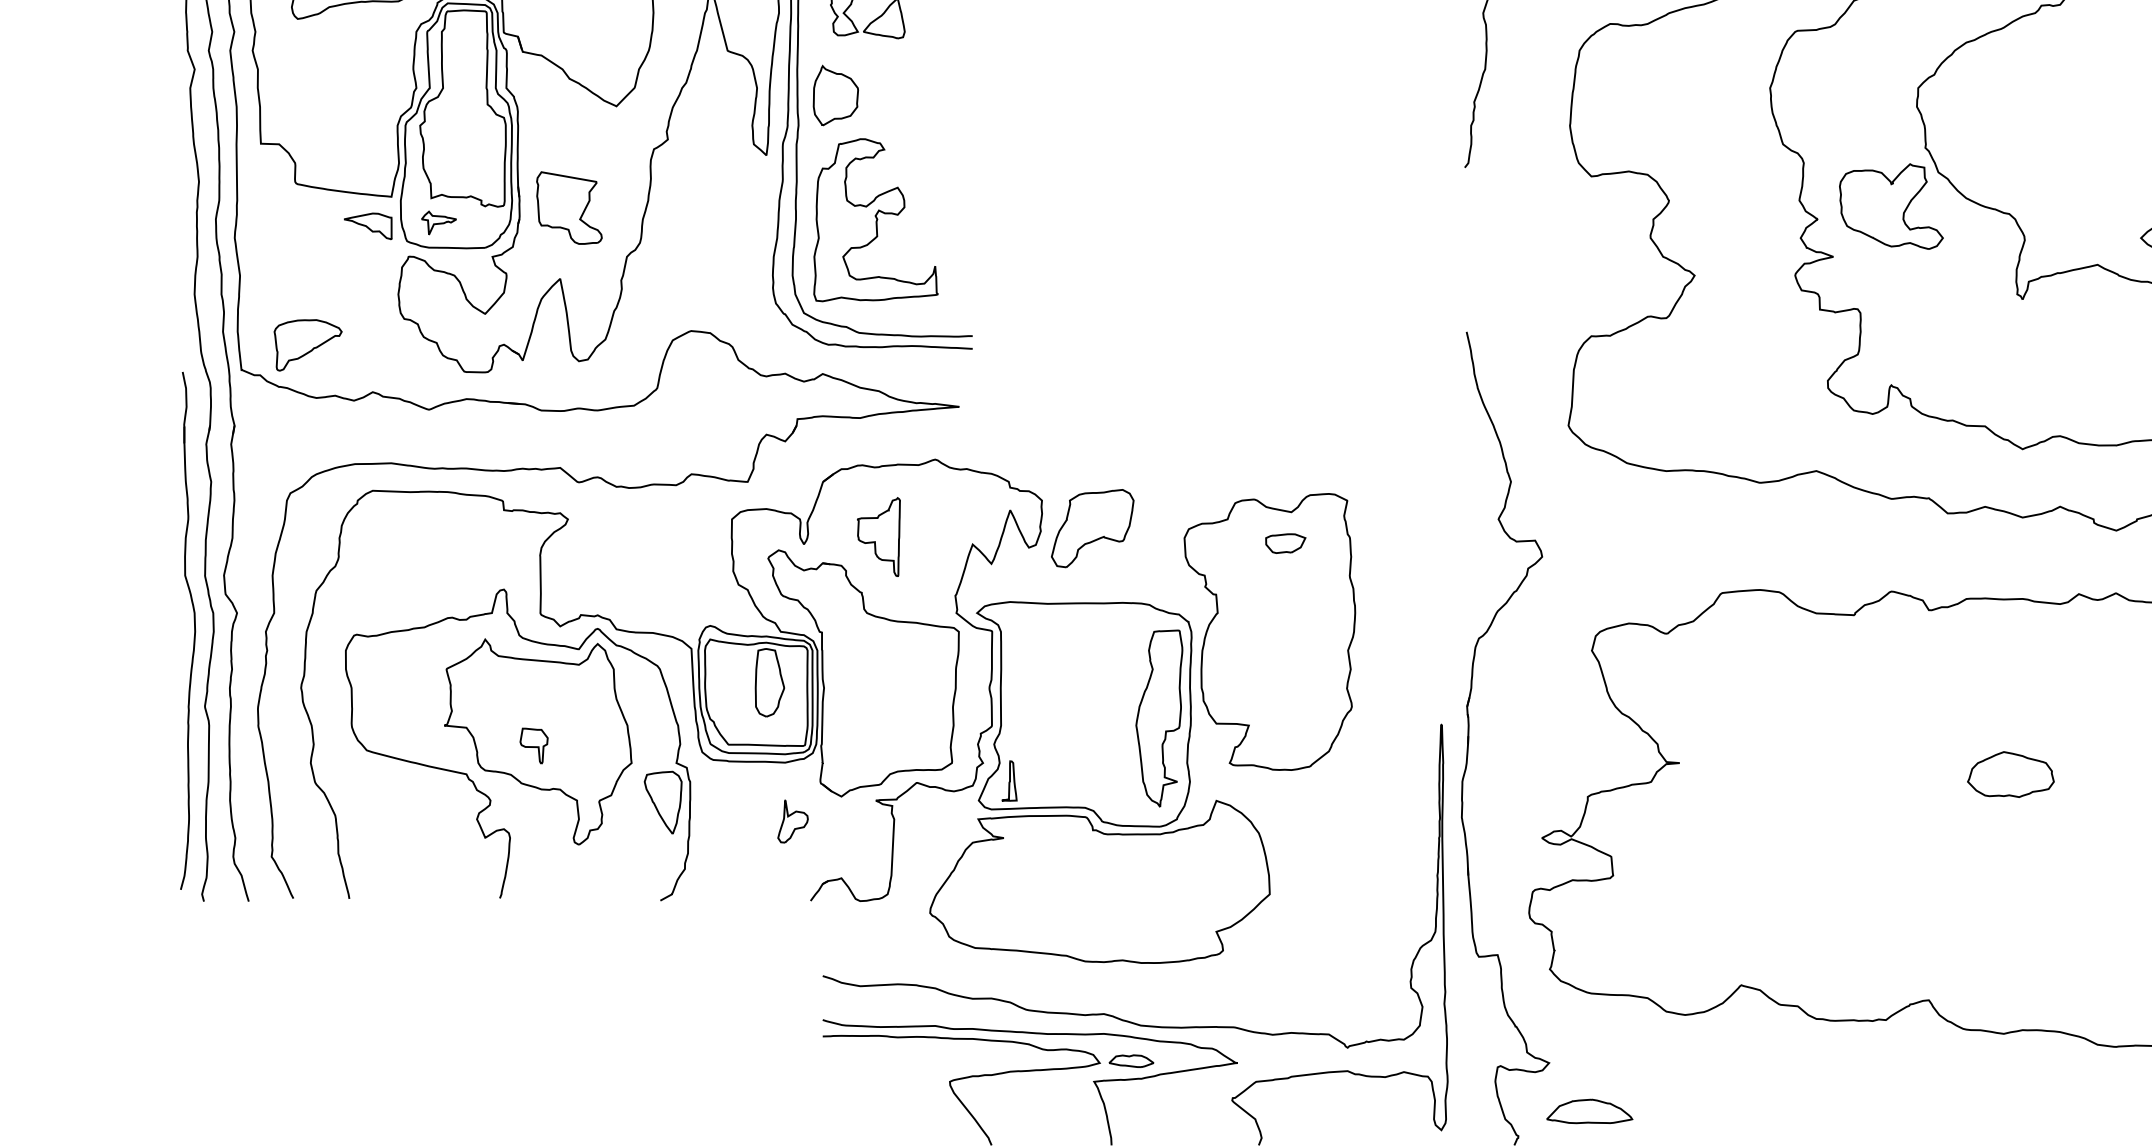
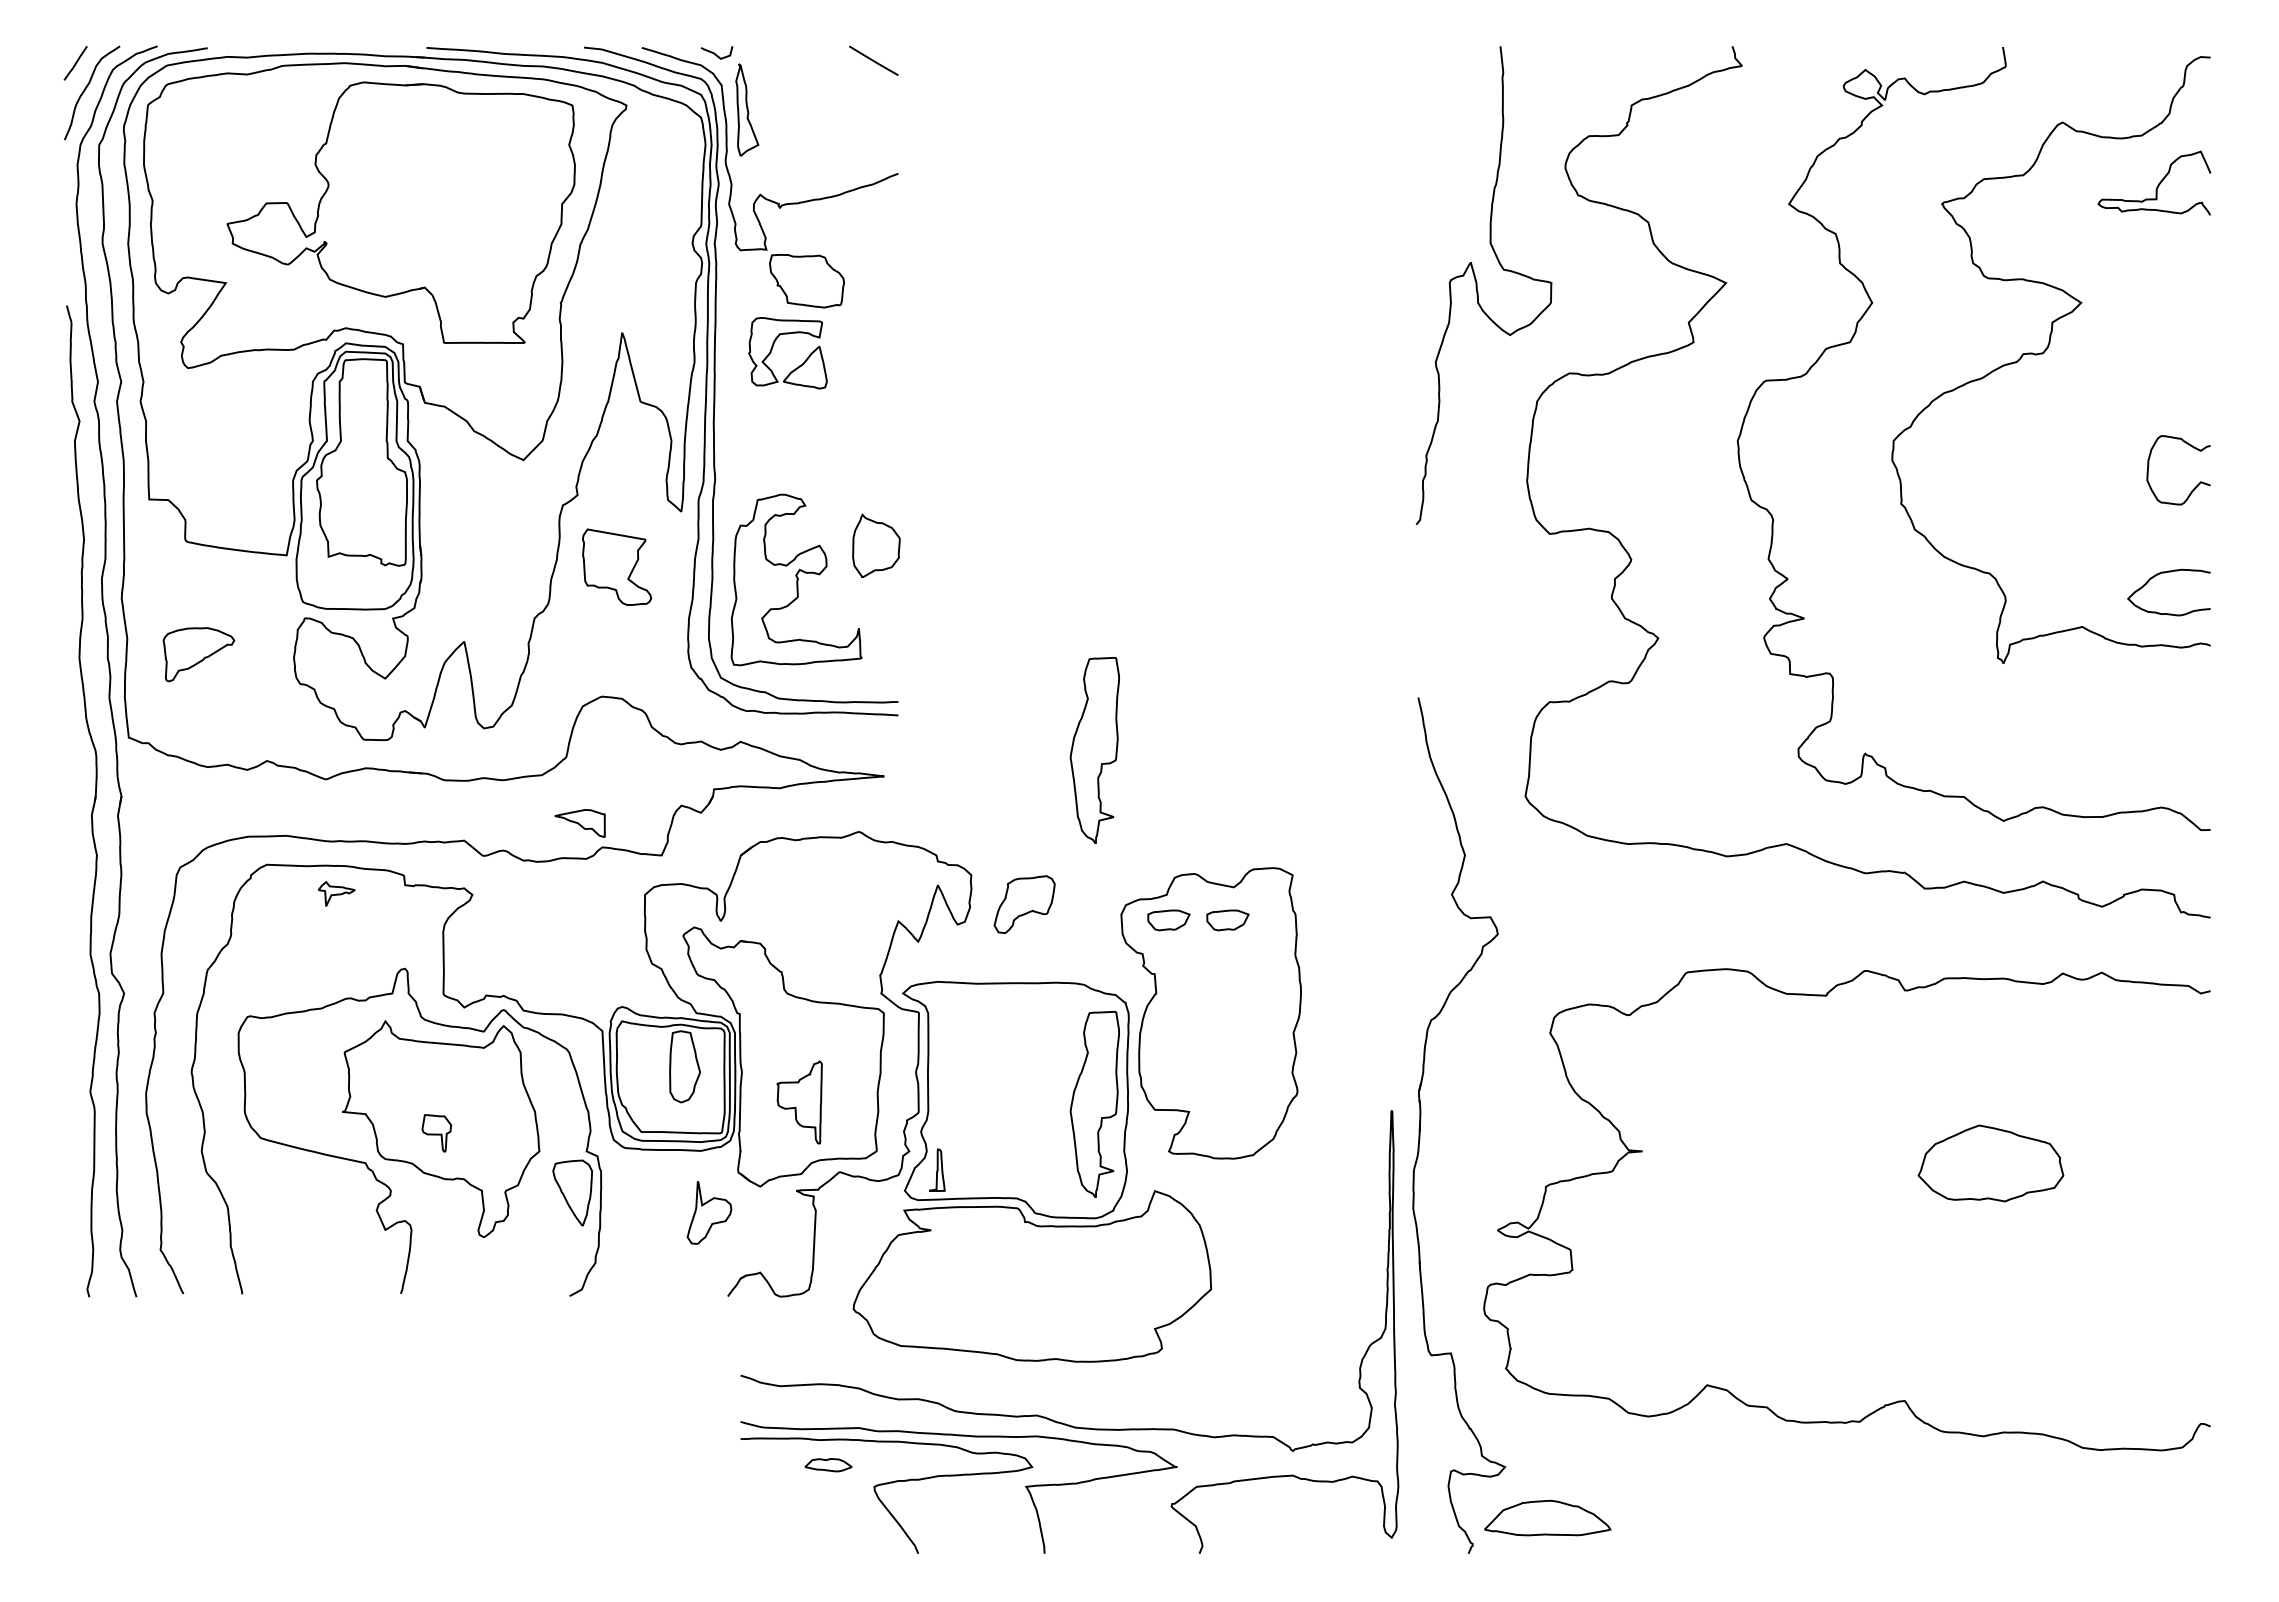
part: (835, 95) -> (876, 545), moved
part: (1891, 206) -> (1865, 565), removed
part: (568, 207) -> (616, 566), moved
part: (438, 222) -> (336, 893), moved
part: (367, 226) -> (579, 823), moved
part: (307, 345) -> (198, 654), moved
part: (1159, 382) -> (1094, 750), added
part: (1092, 528) -> (1024, 904), size x0.7
part: (878, 537) -> (799, 1102), moved
part: (1229, 543) -> (1168, 920), added
part: (194, 630) -> (79, 1011), removed
part: (2011, 774) -> (1991, 1163), size x1.6
part: (792, 821) -> (708, 1212), size x1.4
part: (1131, 1061) -> (828, 1465), moved
part: (1589, 1110) -> (1547, 1517), size x1.4

